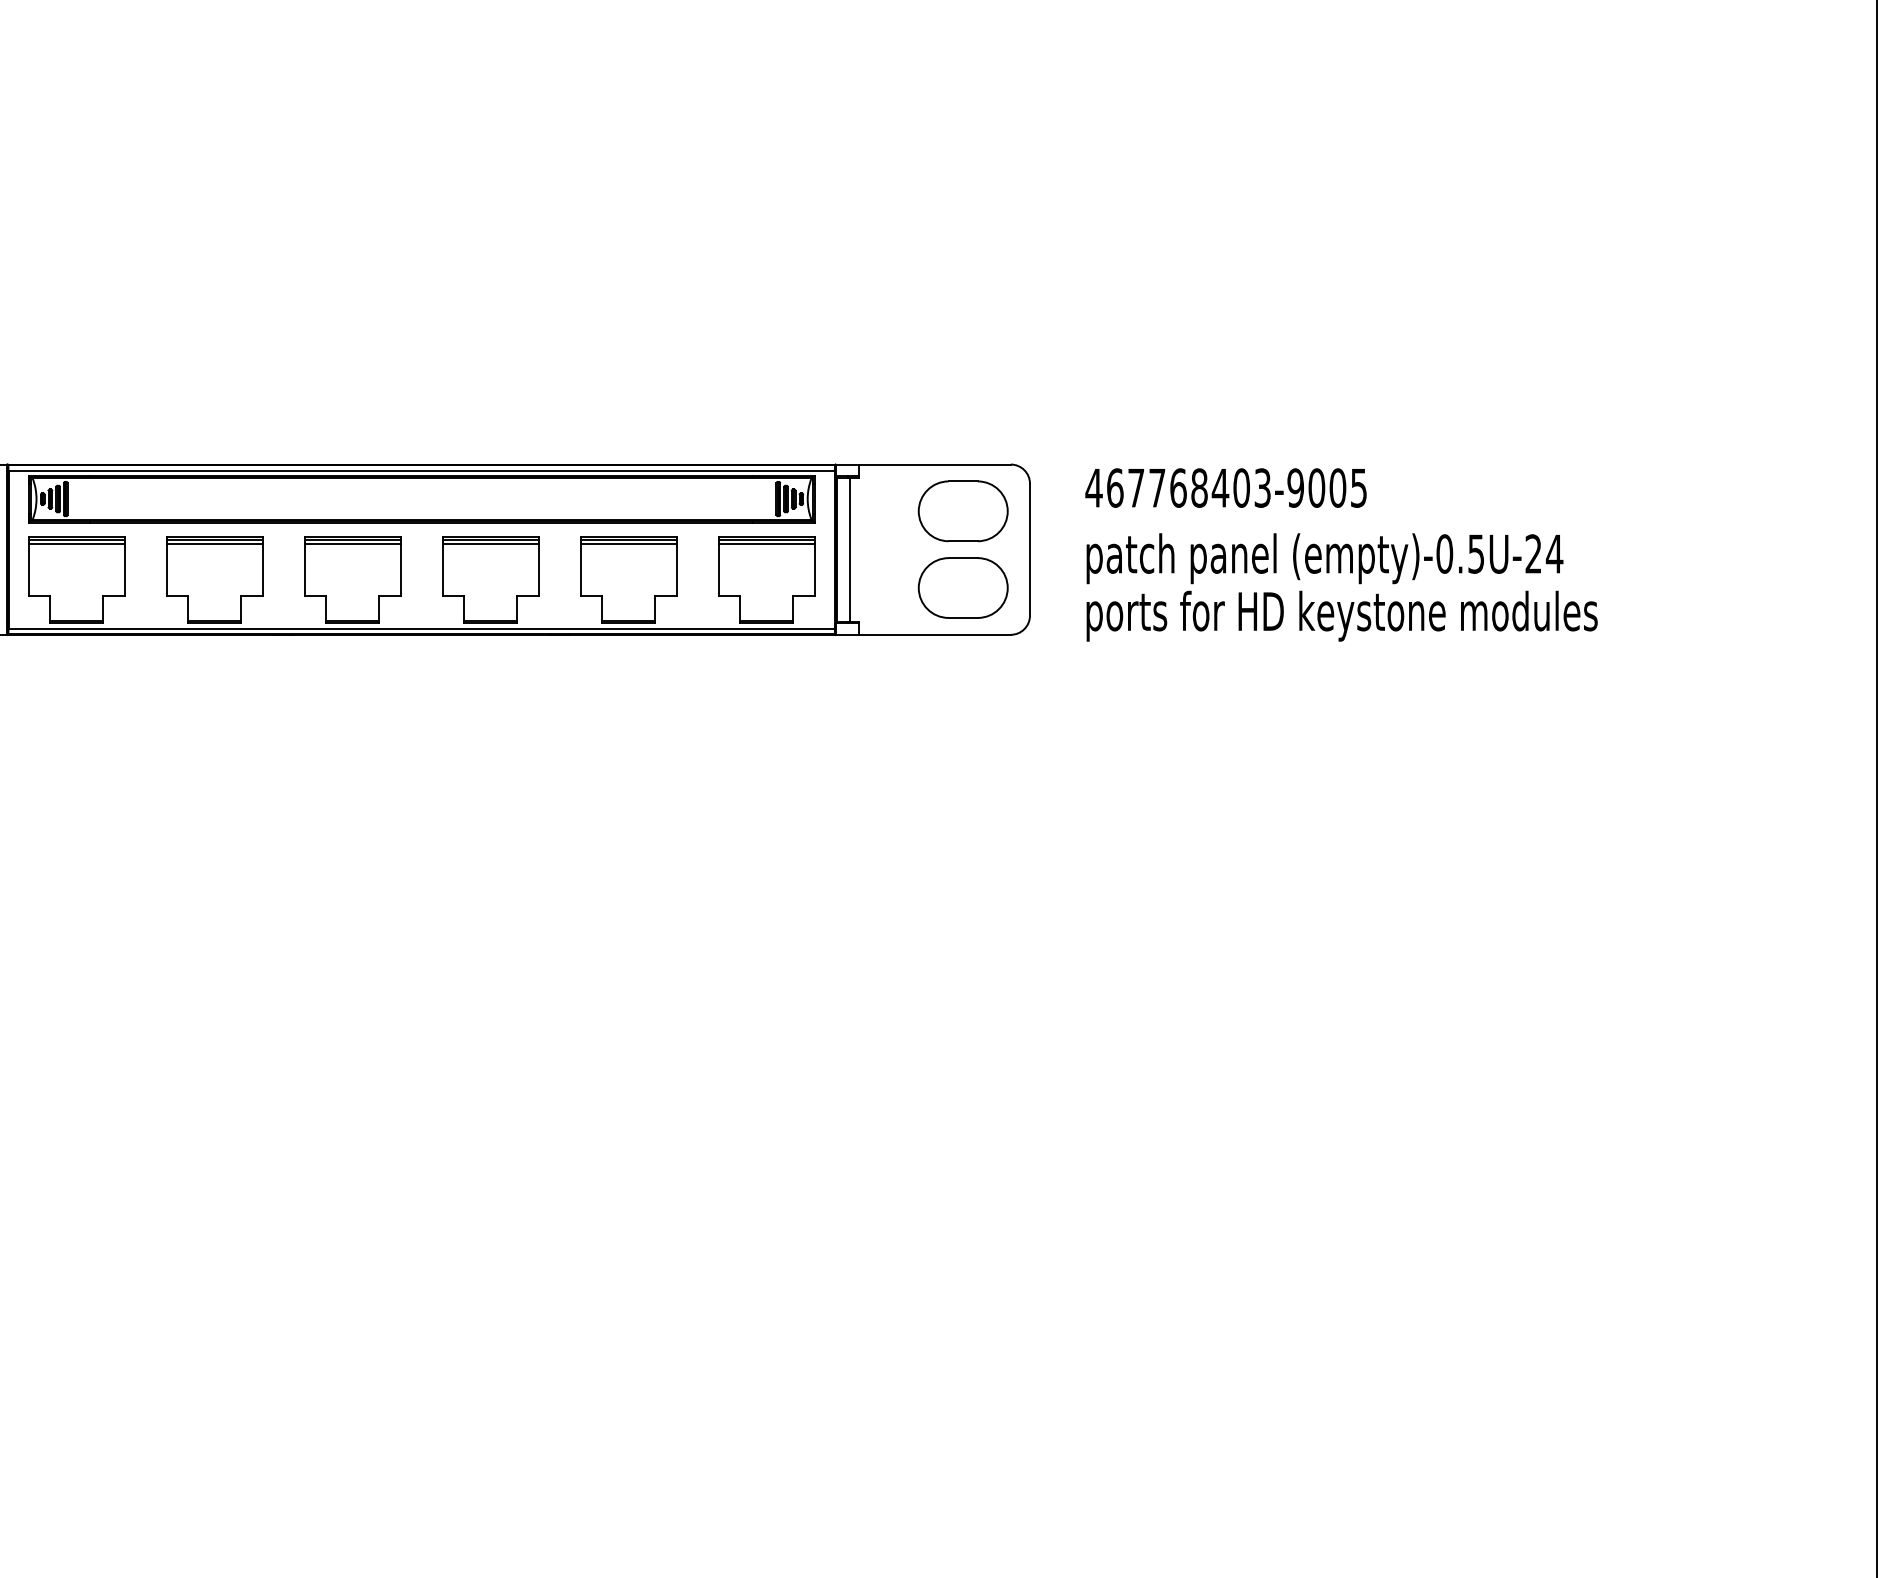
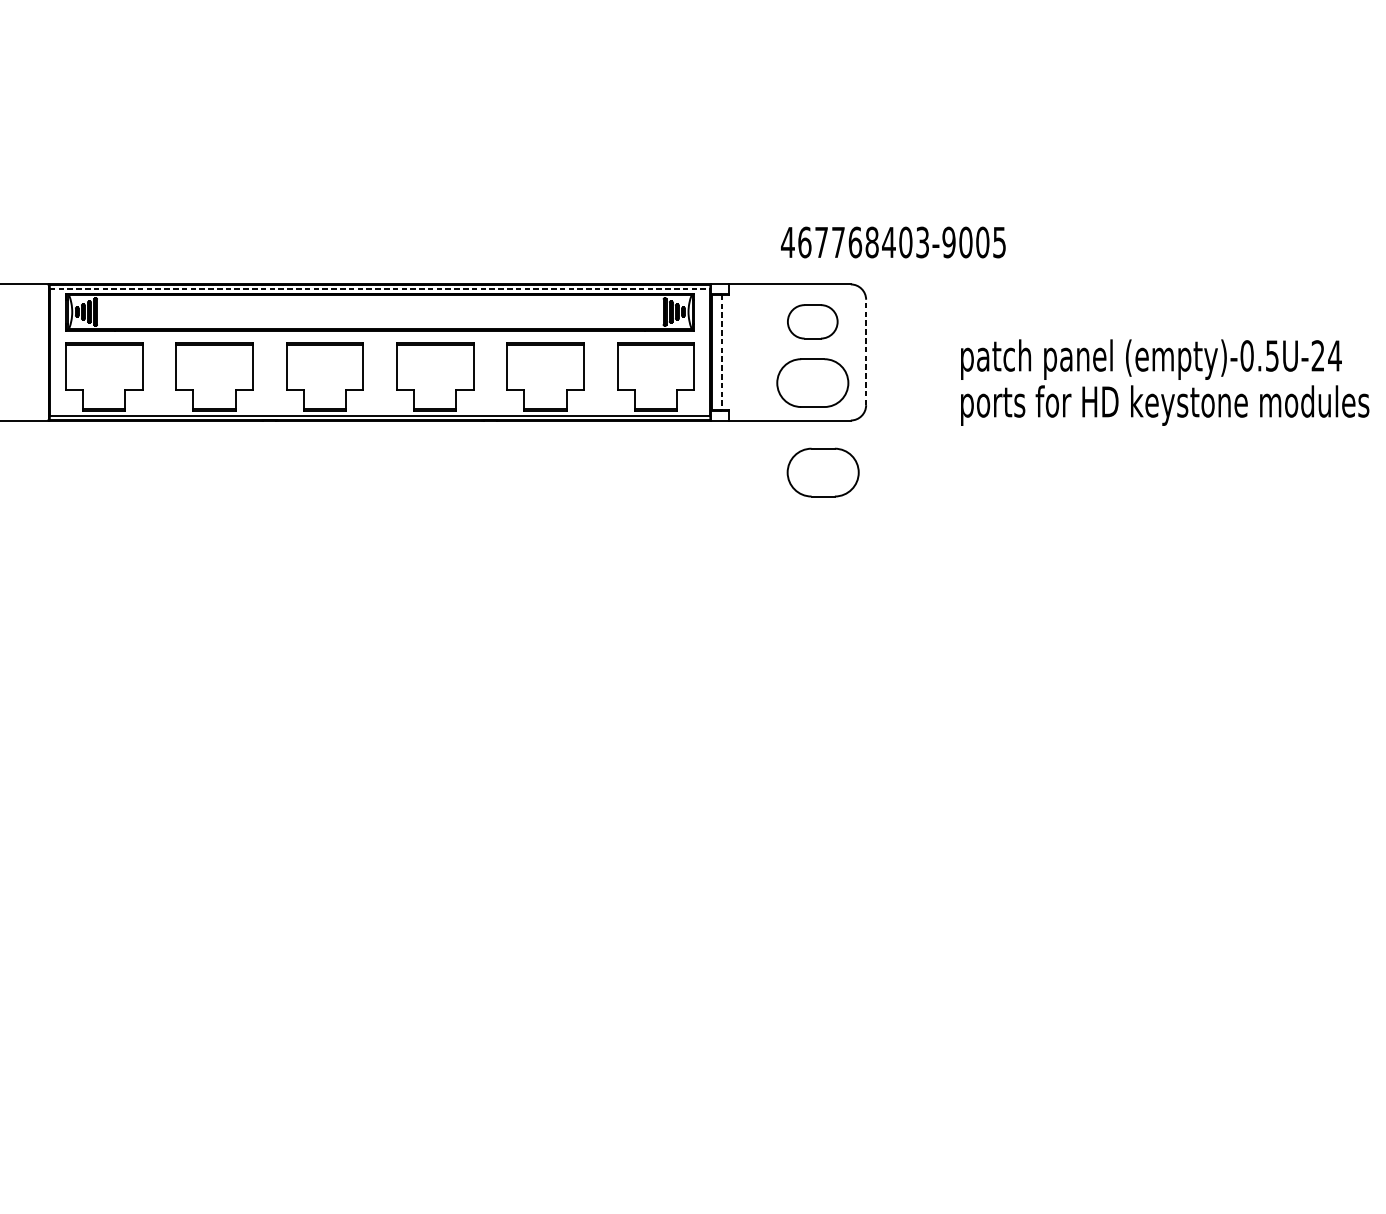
line: (422, 470) -> (380, 289), solid -> dashed
text: (1225, 487) -> (892, 242), moved
part: (962, 511) -> (812, 321), size x0.7
line: (76, 544) -> (104, 348), removed
line: (214, 544) -> (214, 348), removed
line: (352, 544) -> (324, 348), removed
line: (490, 544) -> (435, 348), removed
line: (628, 544) -> (545, 348), removed
line: (766, 544) -> (655, 348), removed
line: (1029, 549) -> (865, 352), solid -> dashed
line: (849, 550) -> (721, 353), solid -> dashed
text: (1341, 587) -> (1164, 382), moved
part: (975, 699) -> (822, 472), added

